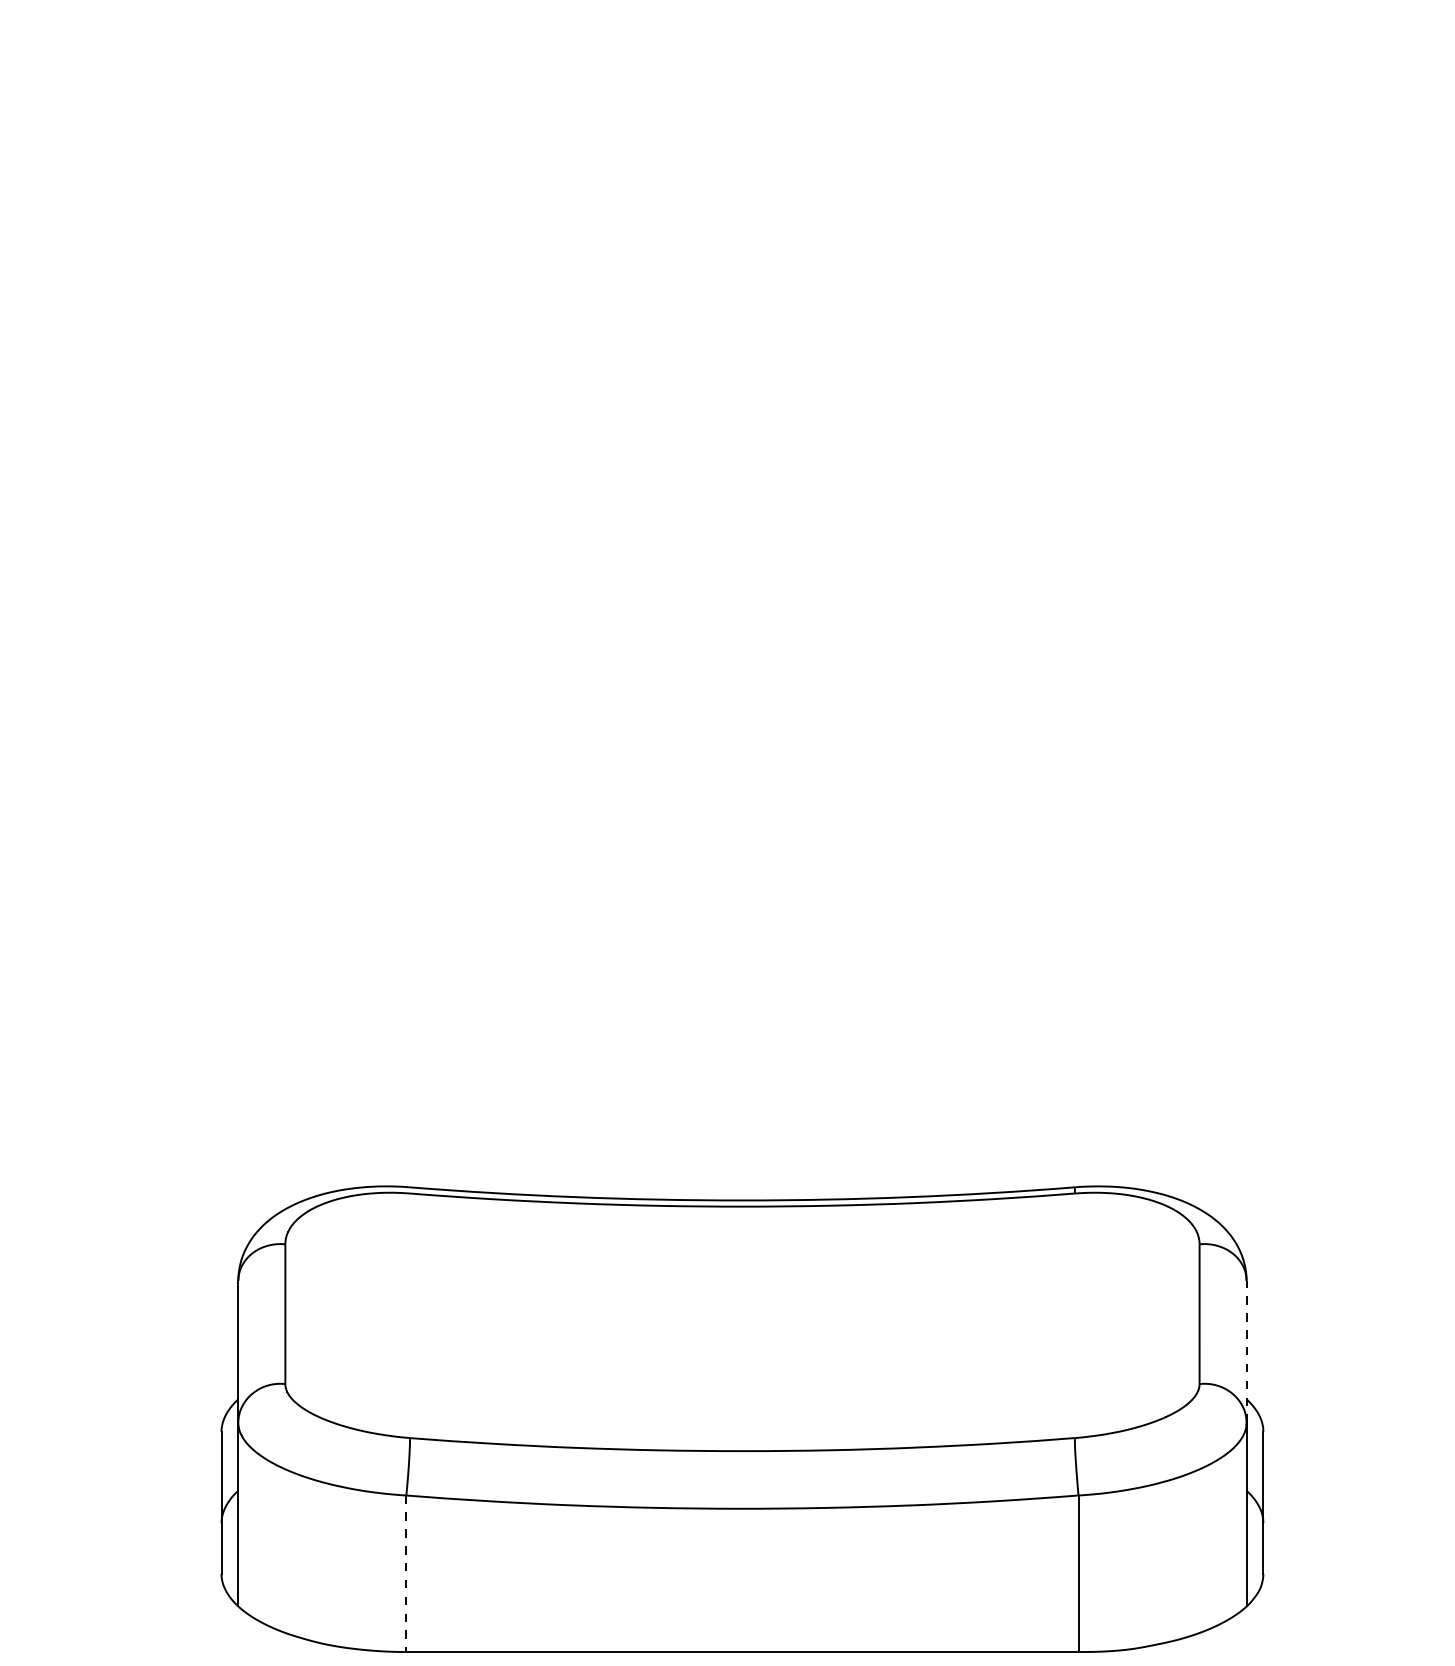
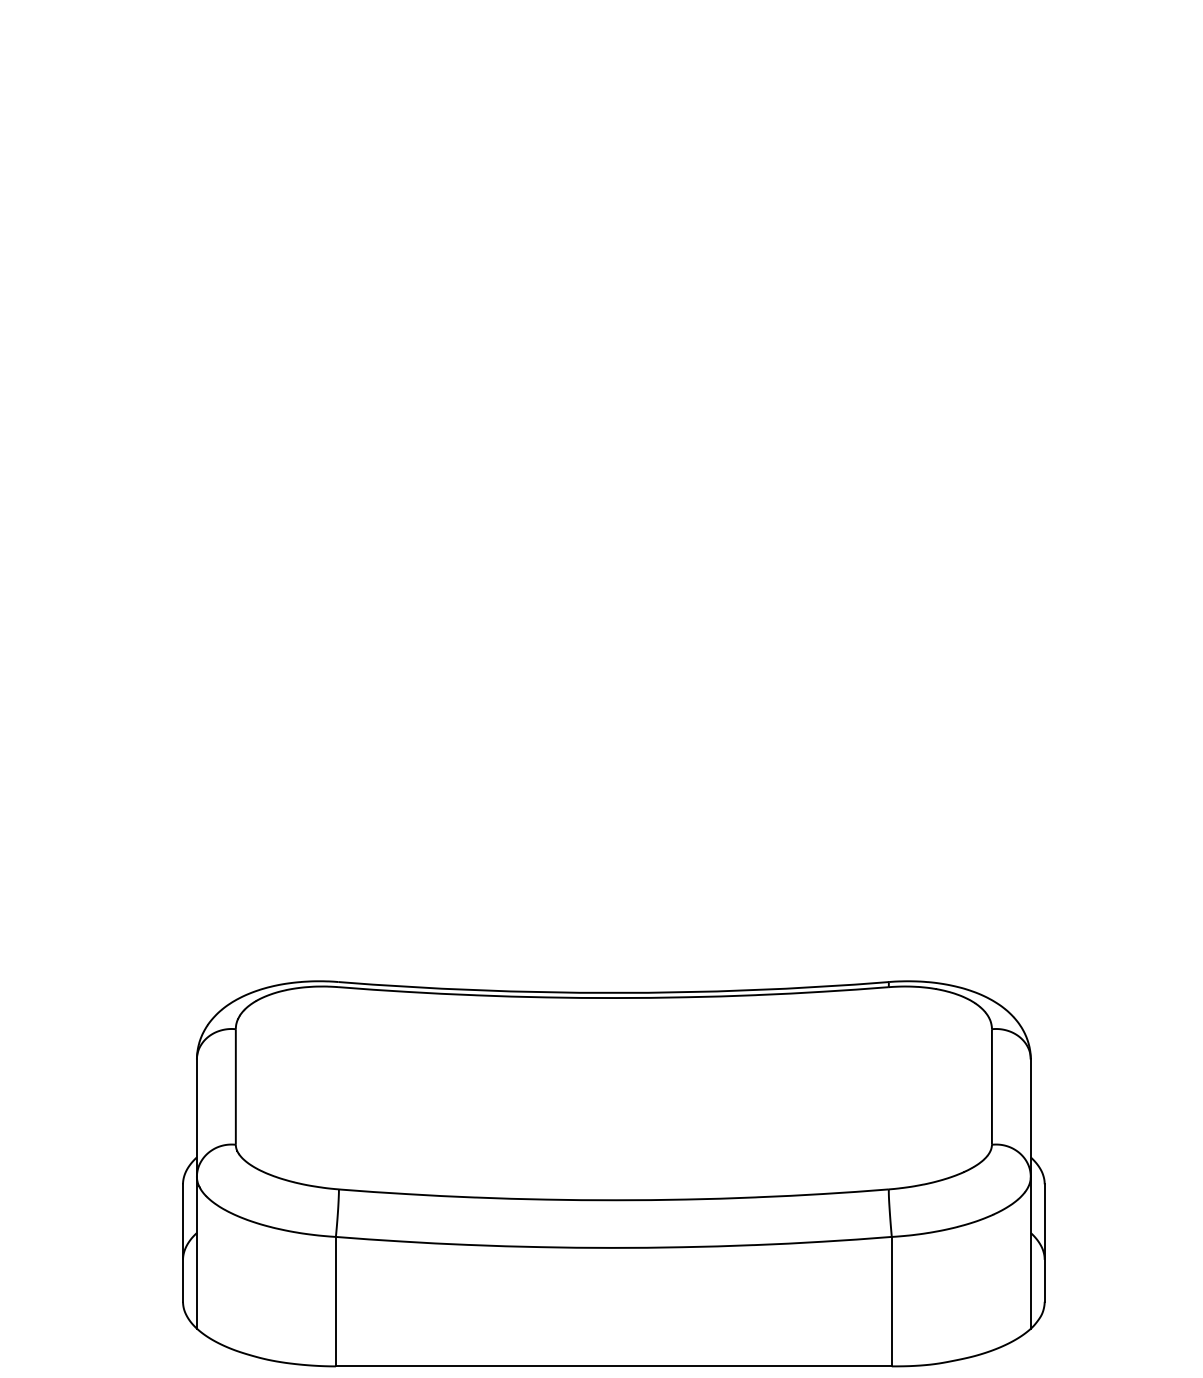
line: (1246, 1352) -> (1030, 1118), dashed -> solid
line: (405, 1573) -> (335, 1301), dashed -> solid

